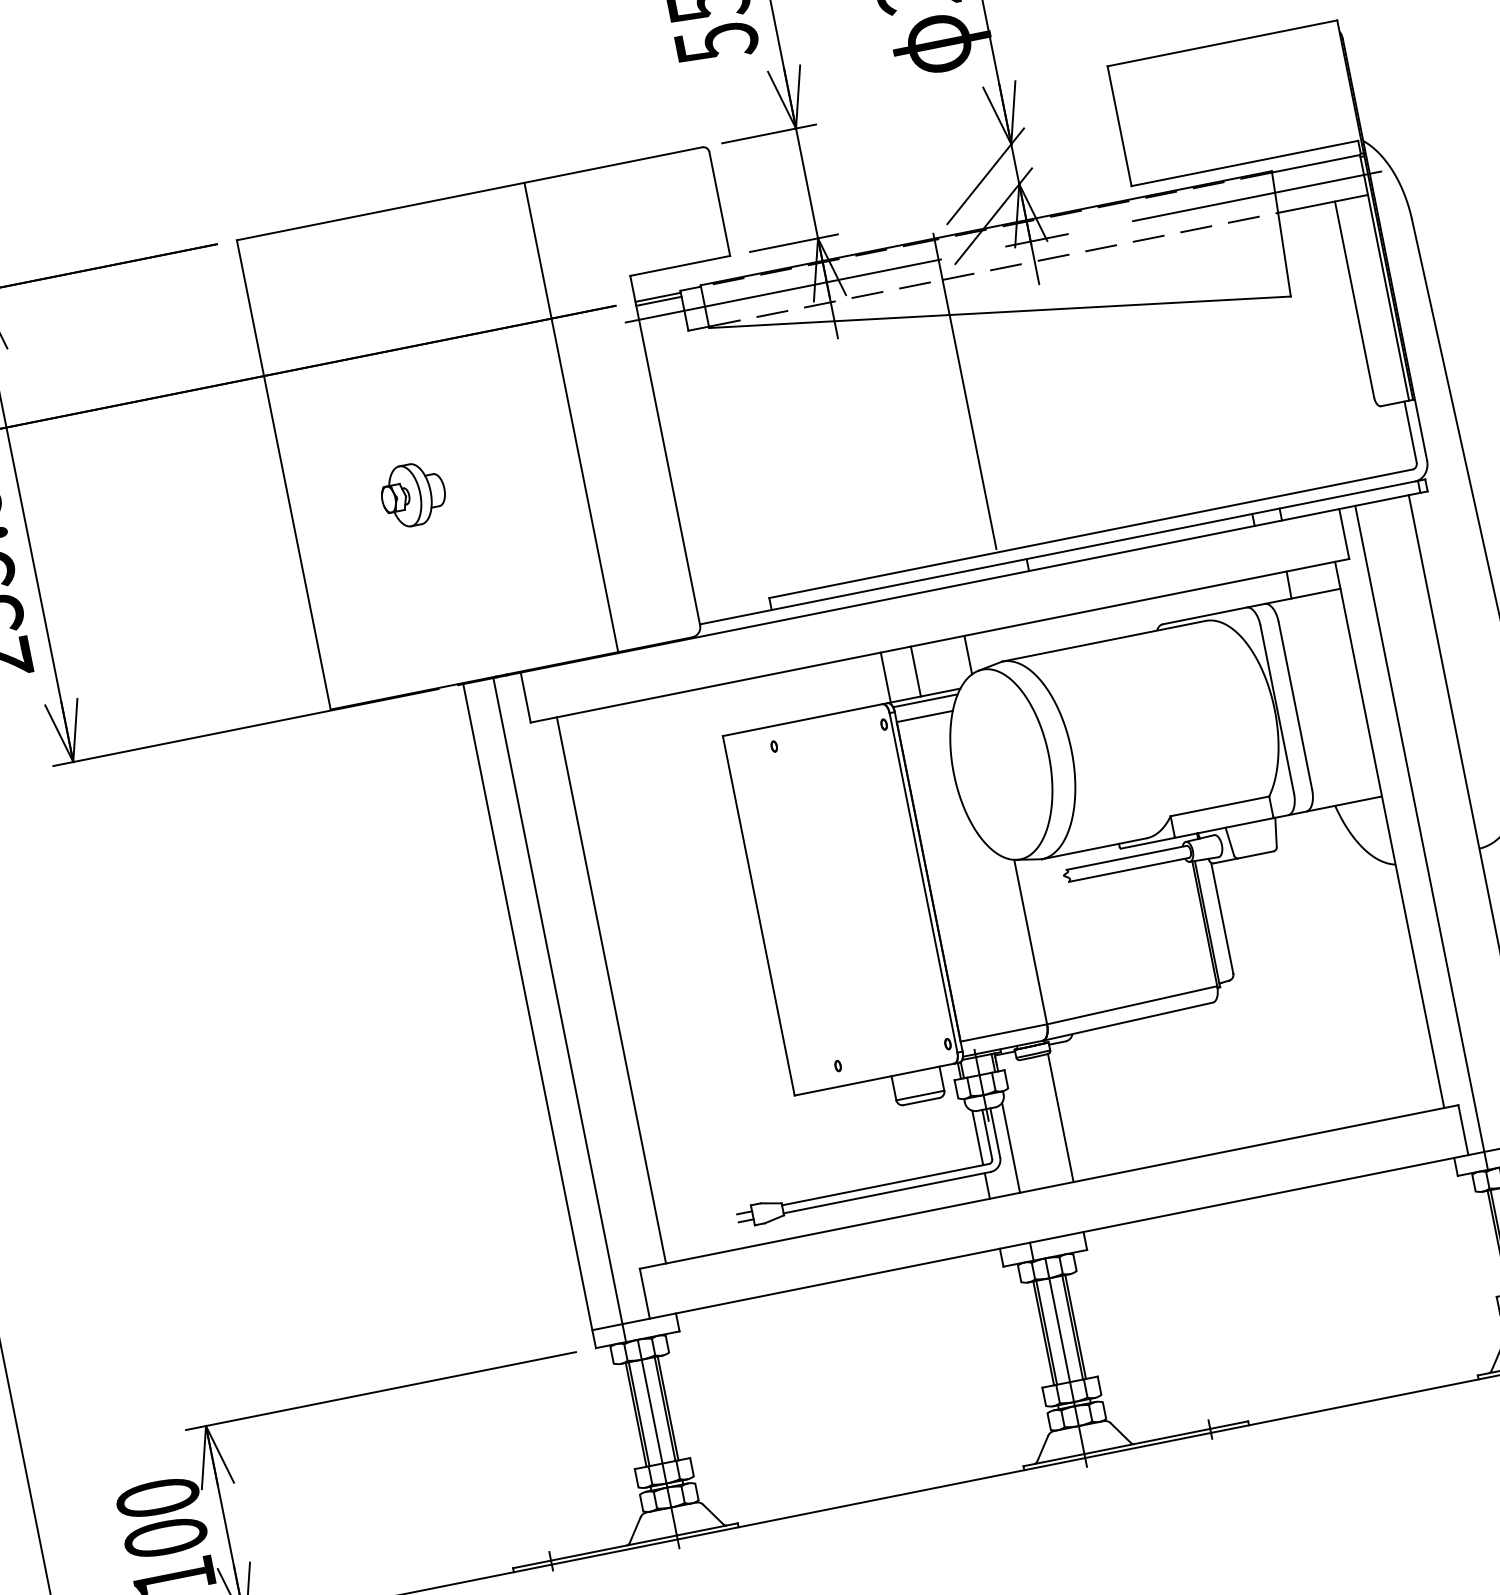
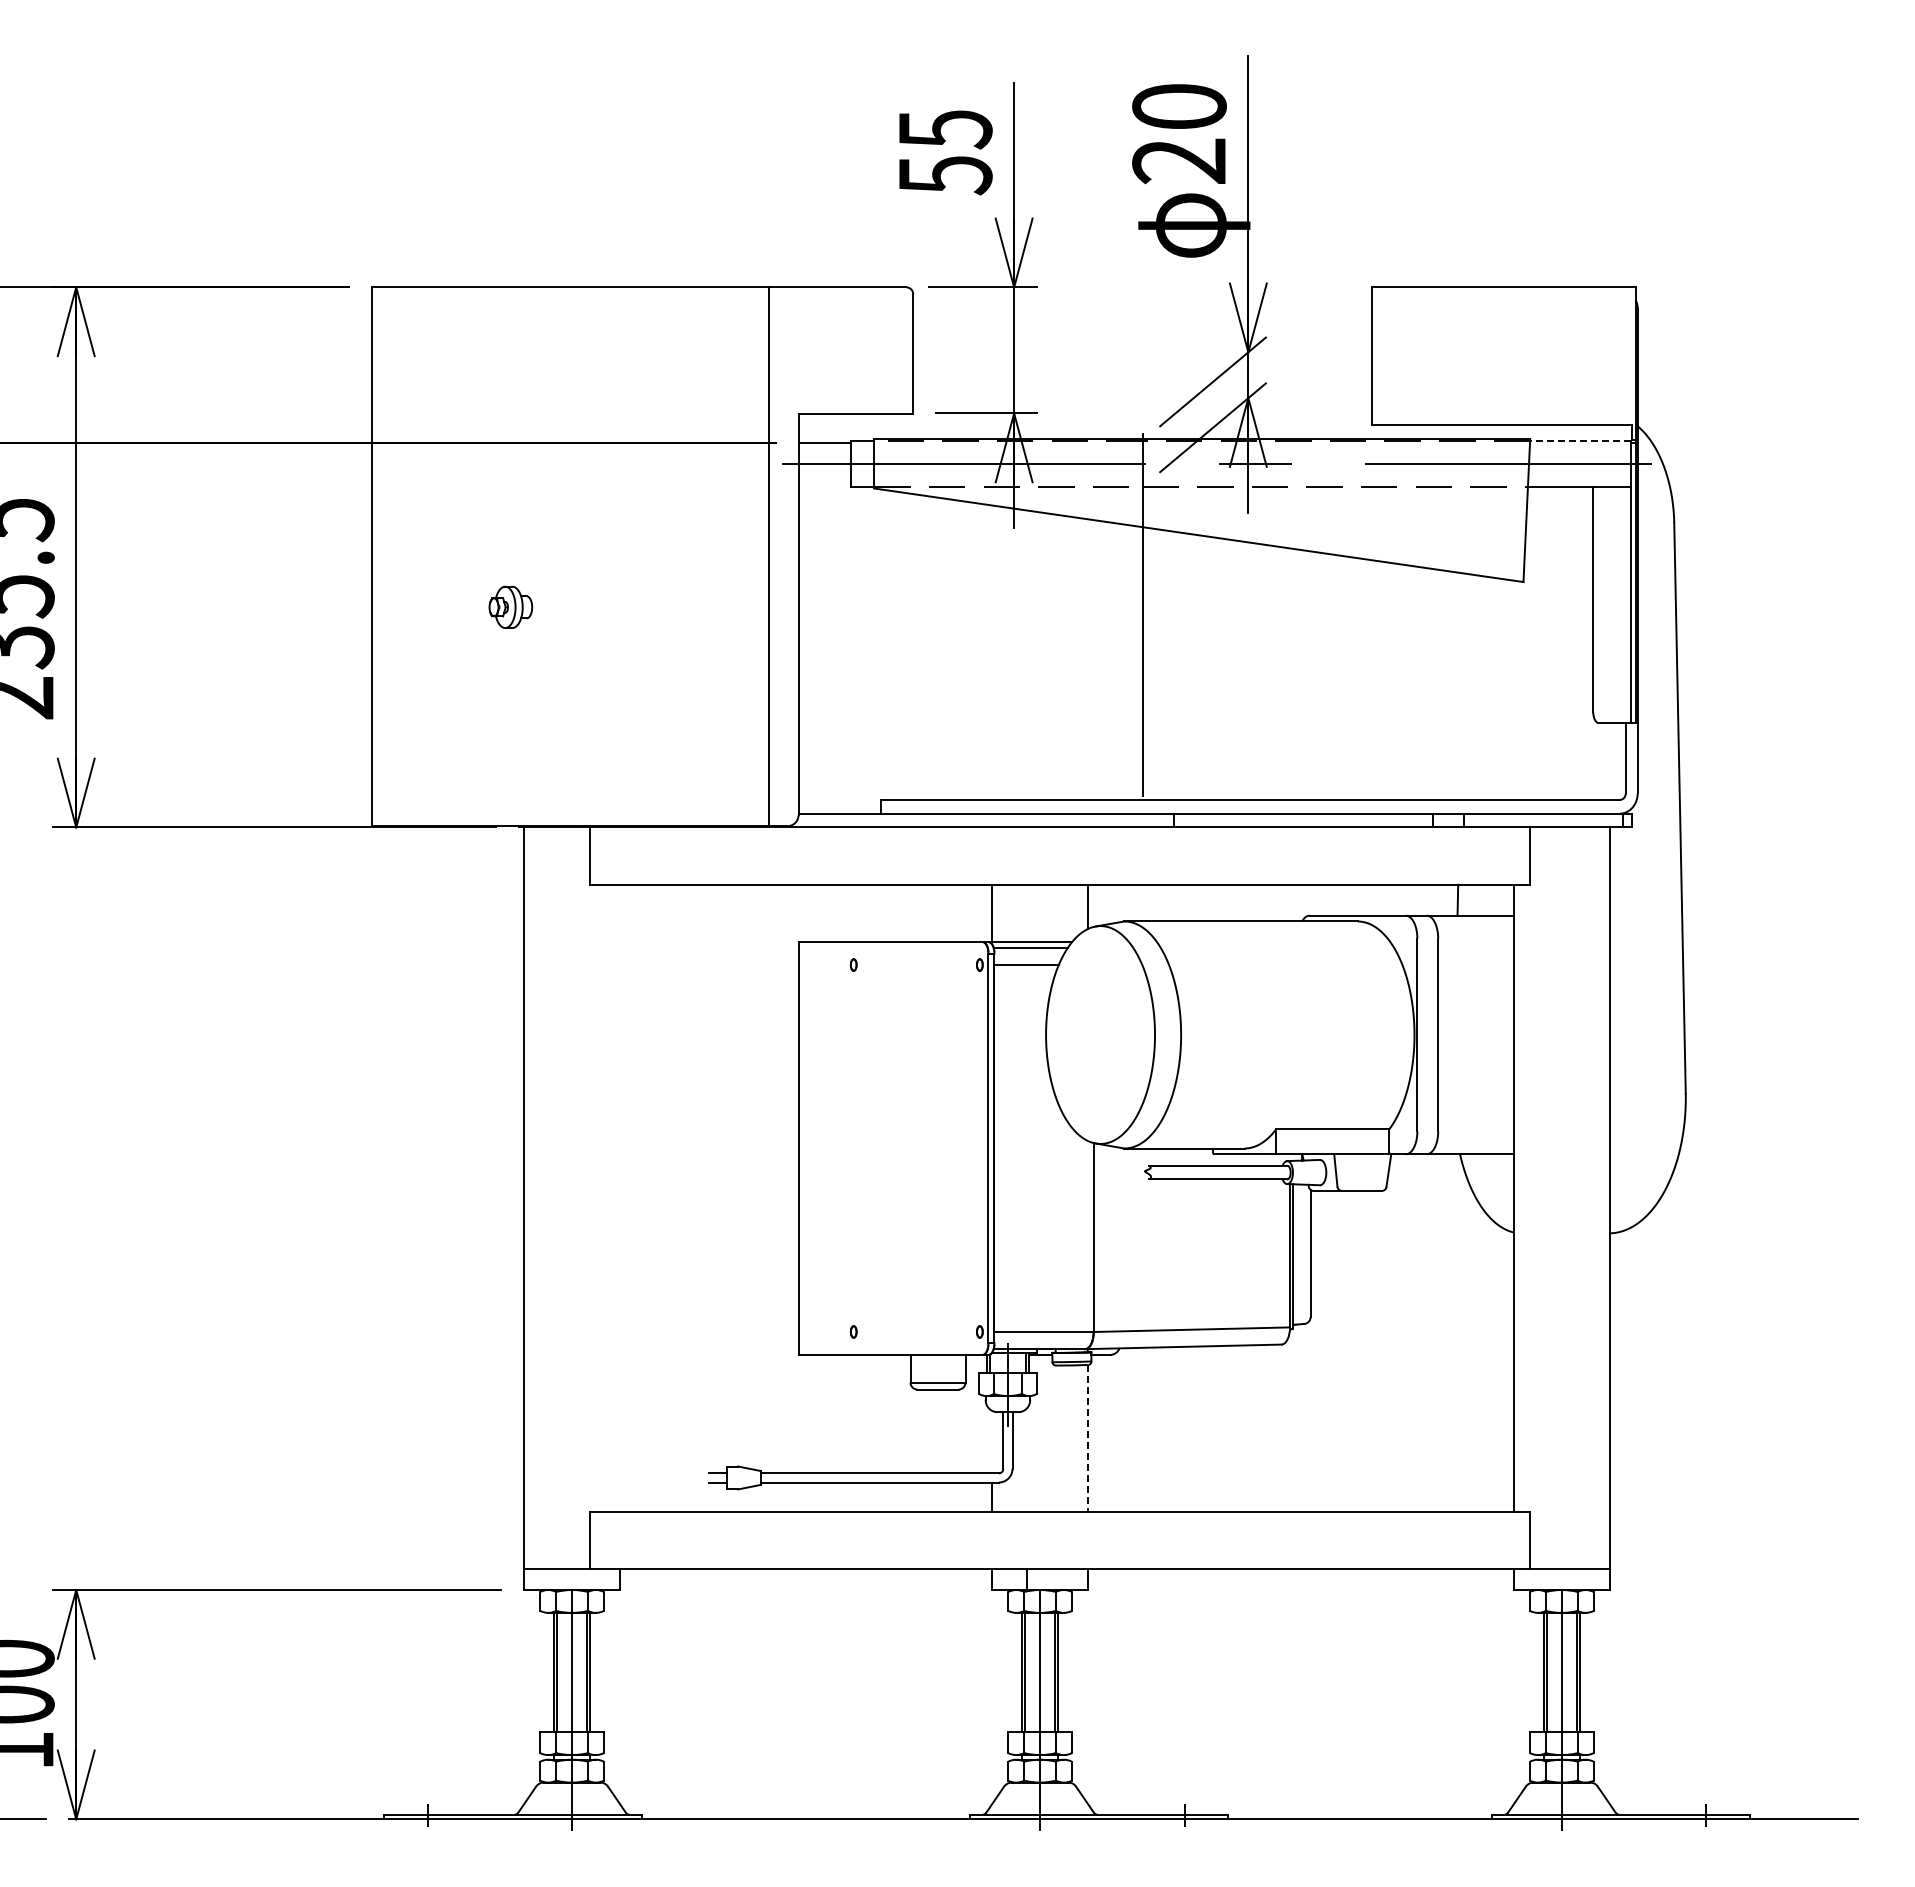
line: (1316, 164) -> (1580, 441), solid -> dashed
line: (658, 301) -> (824, 447), removed
line: (571, 417) -> (769, 556), moved
part: (413, 494) -> (510, 607), size x0.6
line: (915, 671) -> (1026, 913), removed
line: (1421, 837) -> (1548, 1208), removed
line: (611, 990) -> (620, 1198), removed
line: (559, 1009) -> (558, 1208), removed
line: (1061, 1118) -> (1088, 1438), solid -> dashed
line: (978, 1137) -> (992, 1441), removed
line: (1010, 1147) -> (1026, 1460), removed

